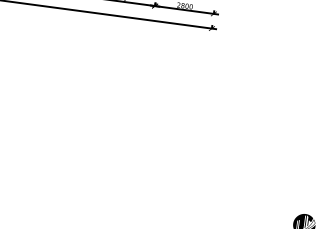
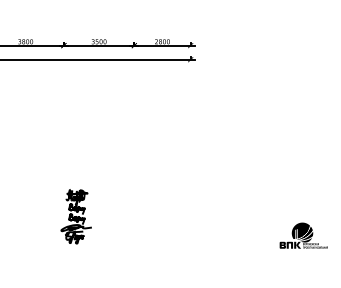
part: (69, 176) -> (75, 216), added

